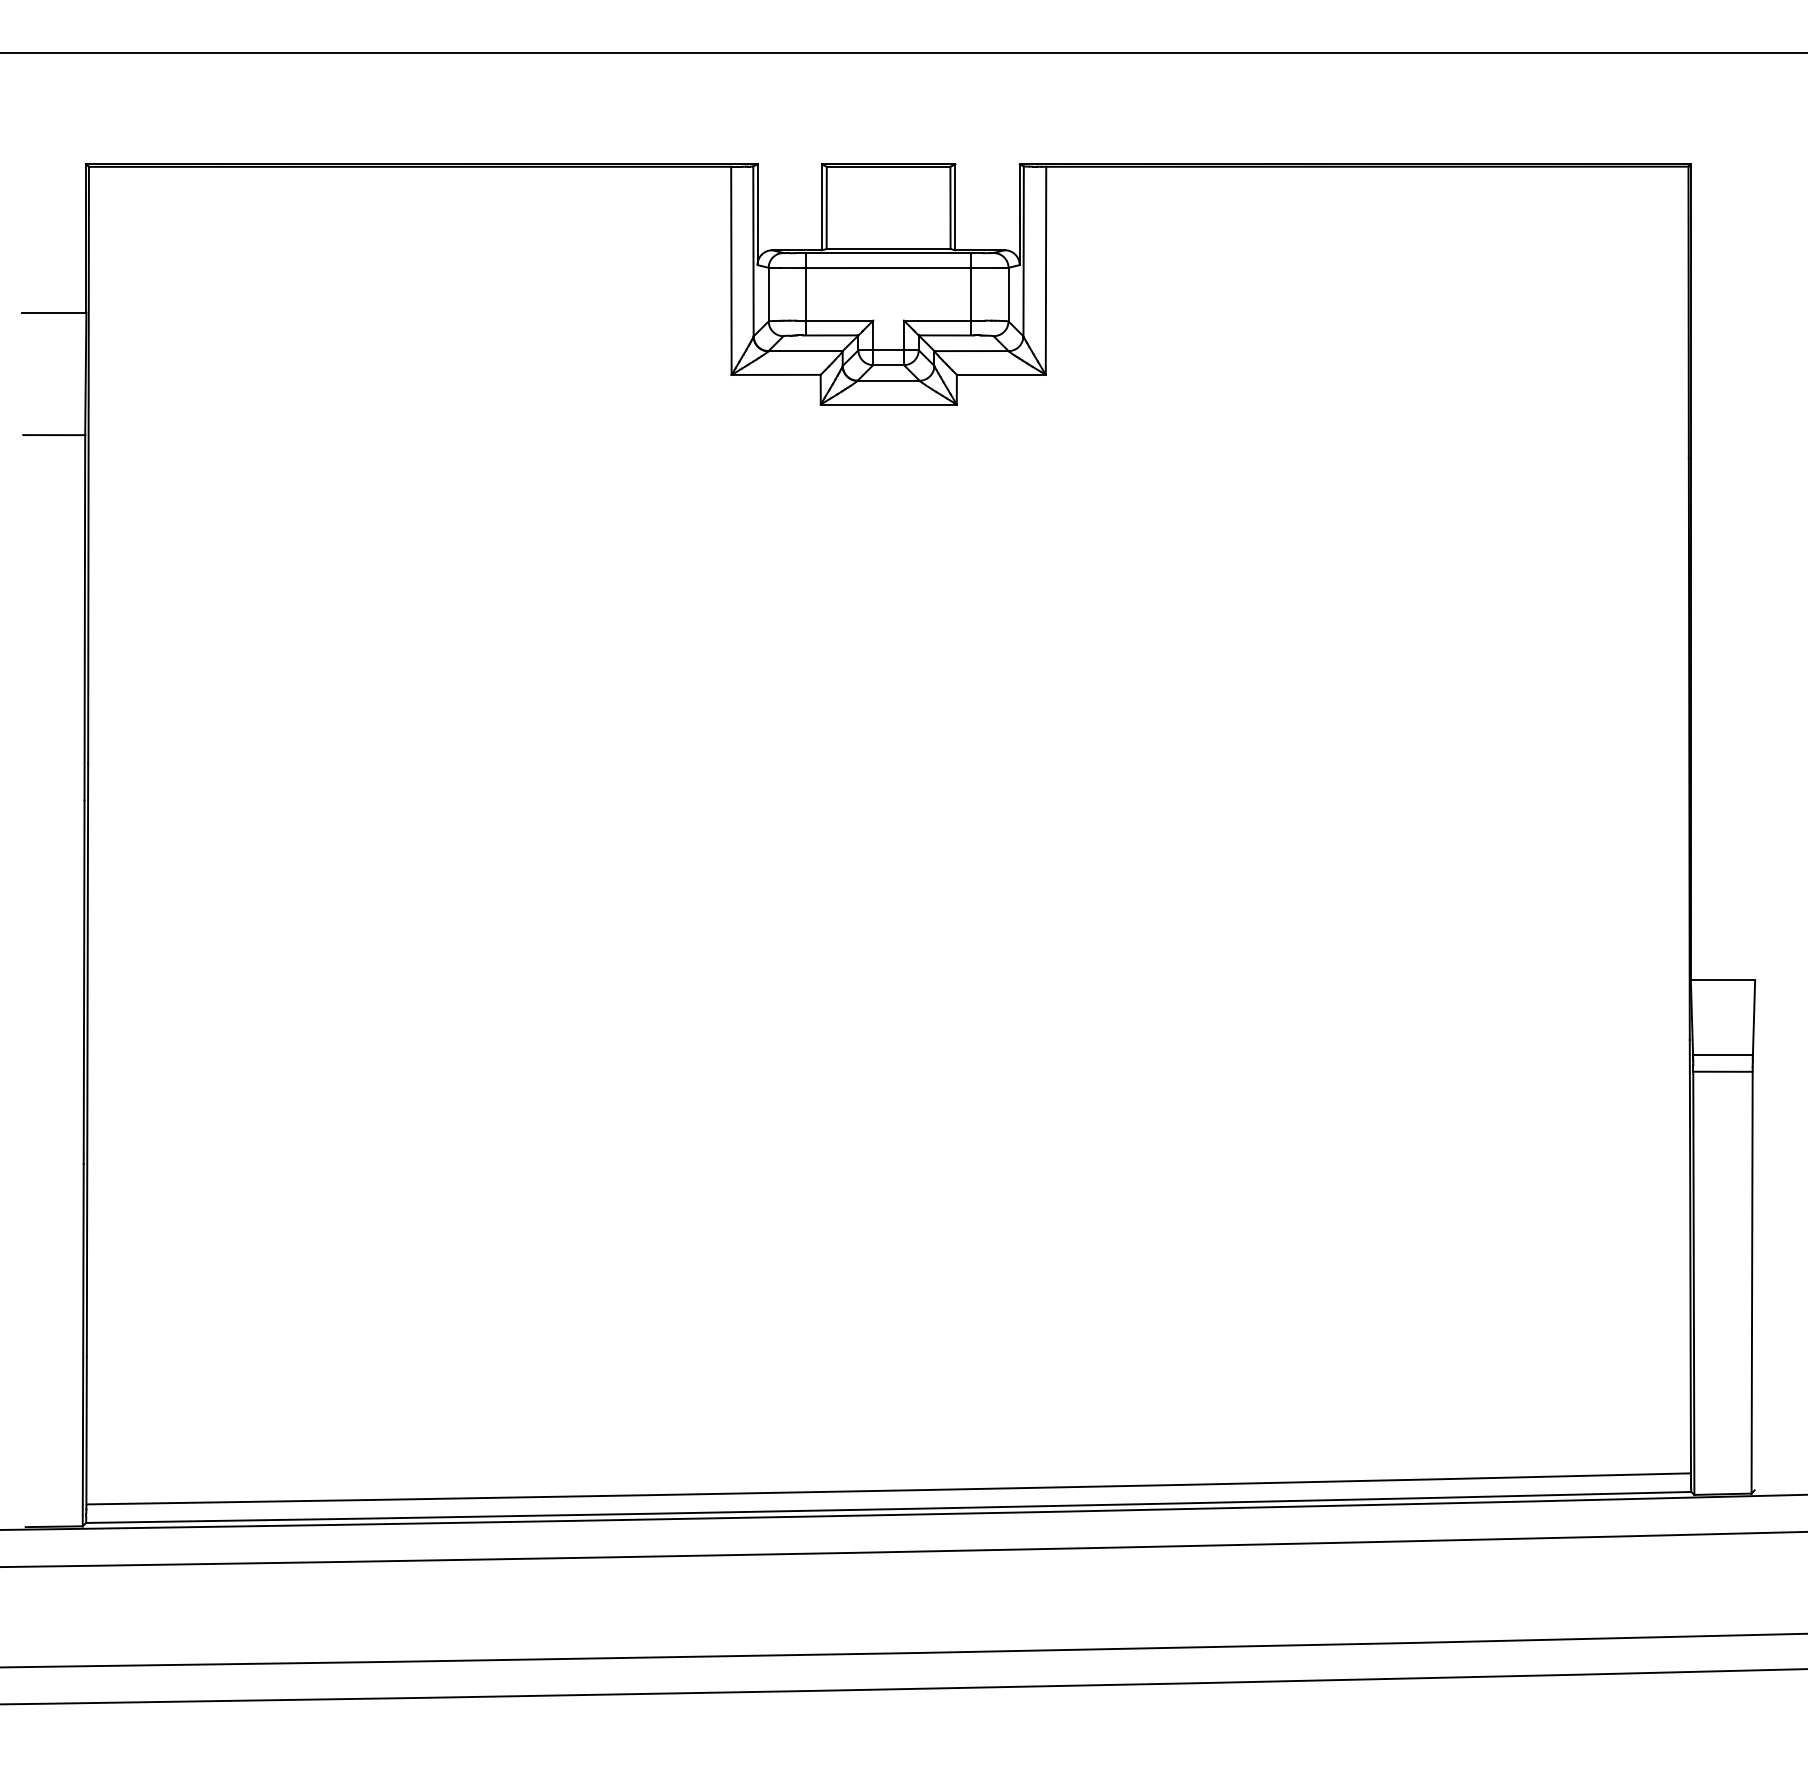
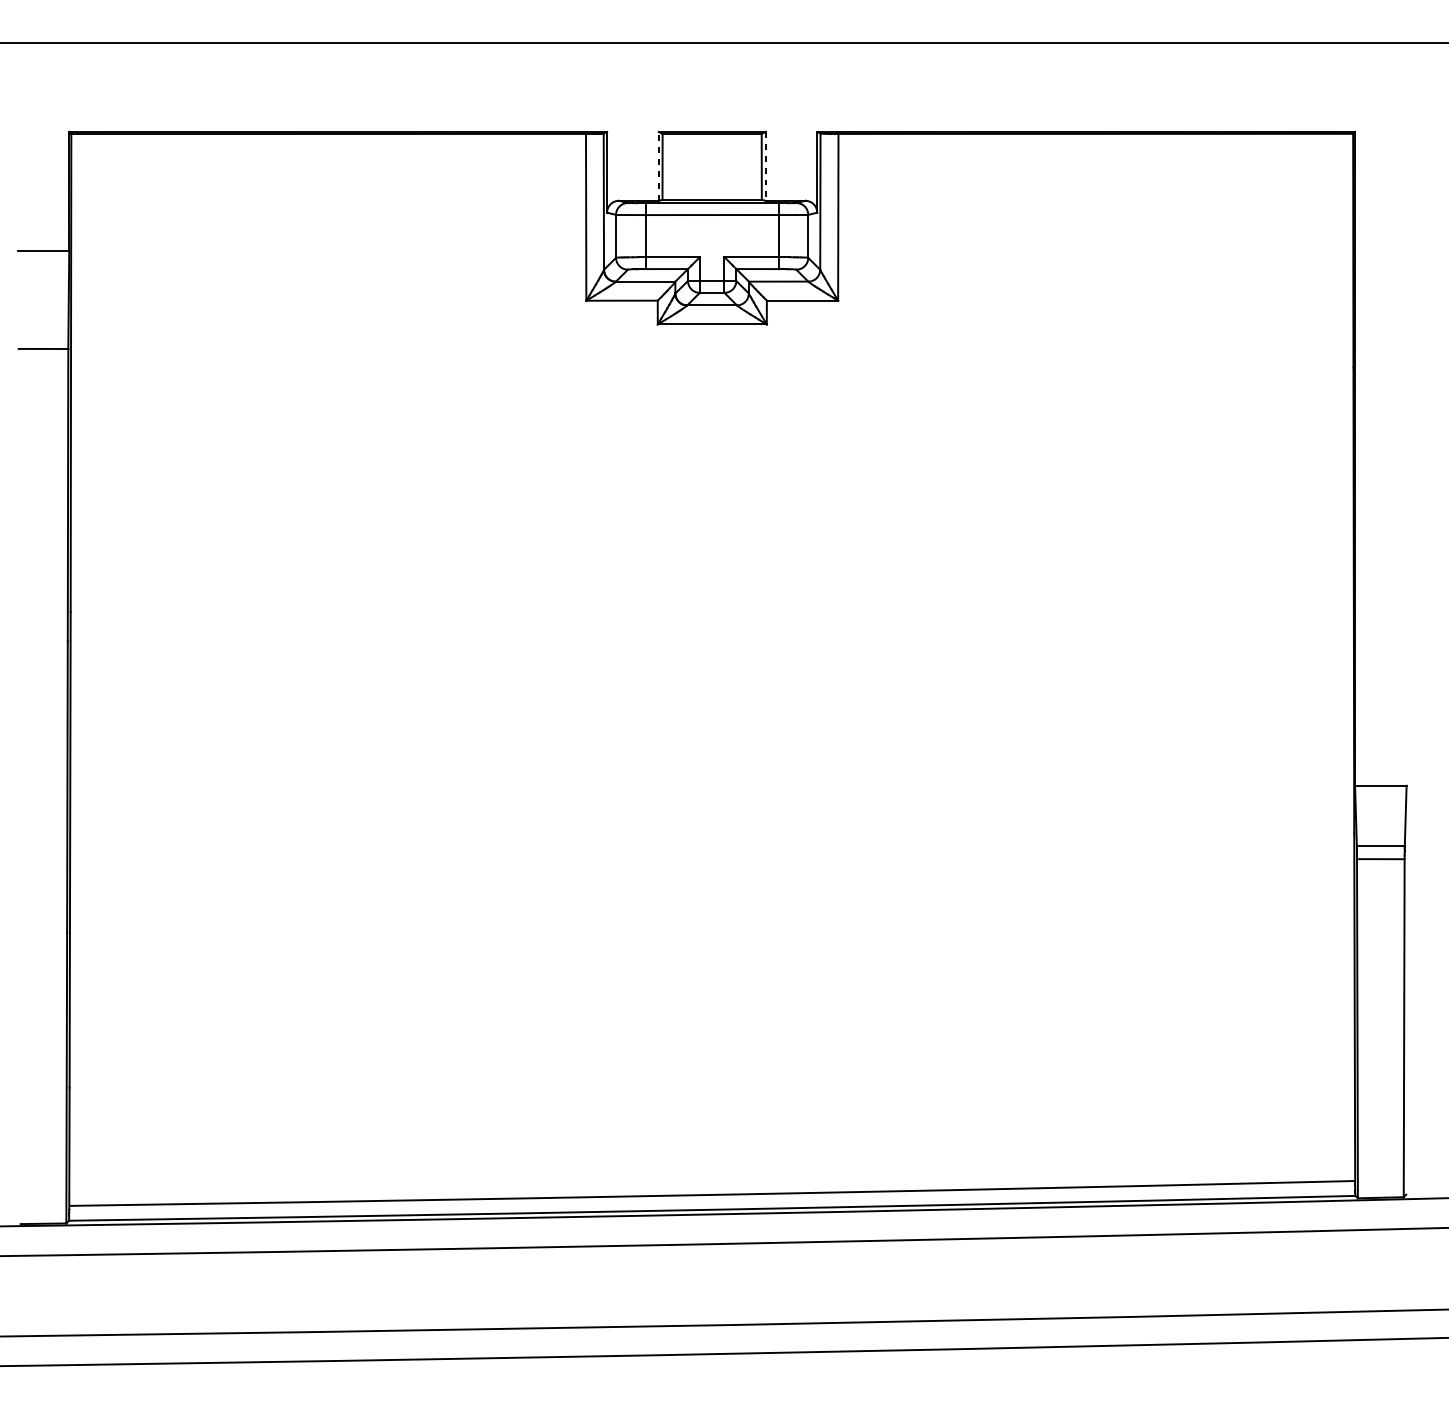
line: (821, 207) -> (658, 166), solid -> dashed
line: (955, 207) -> (765, 166), solid -> dashed

